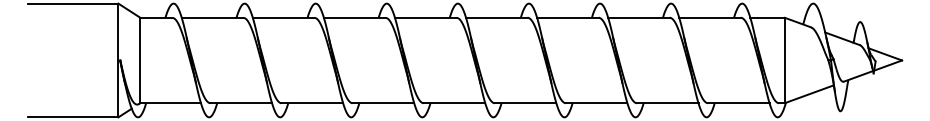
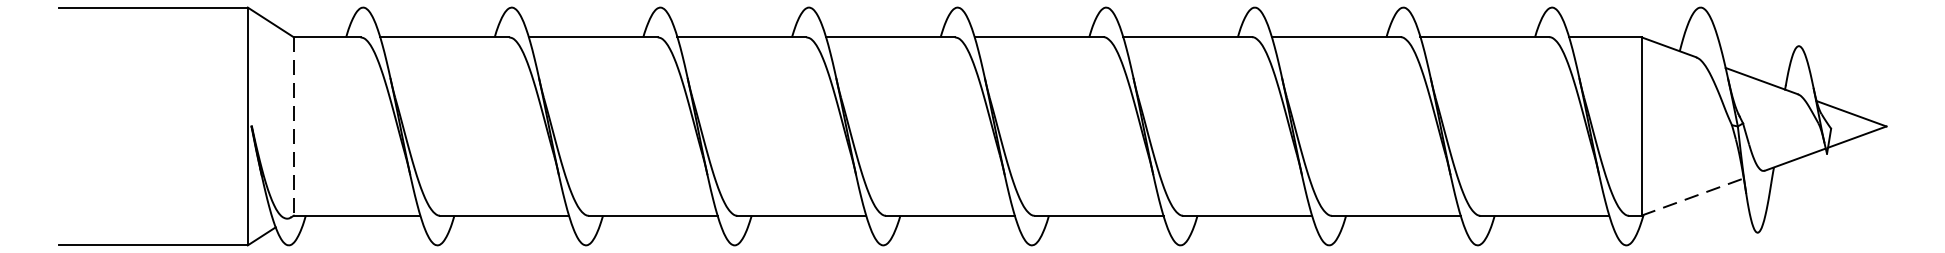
line: (140, 60) -> (293, 126), solid -> dashed
line: (809, 94) -> (1692, 197), solid -> dashed

